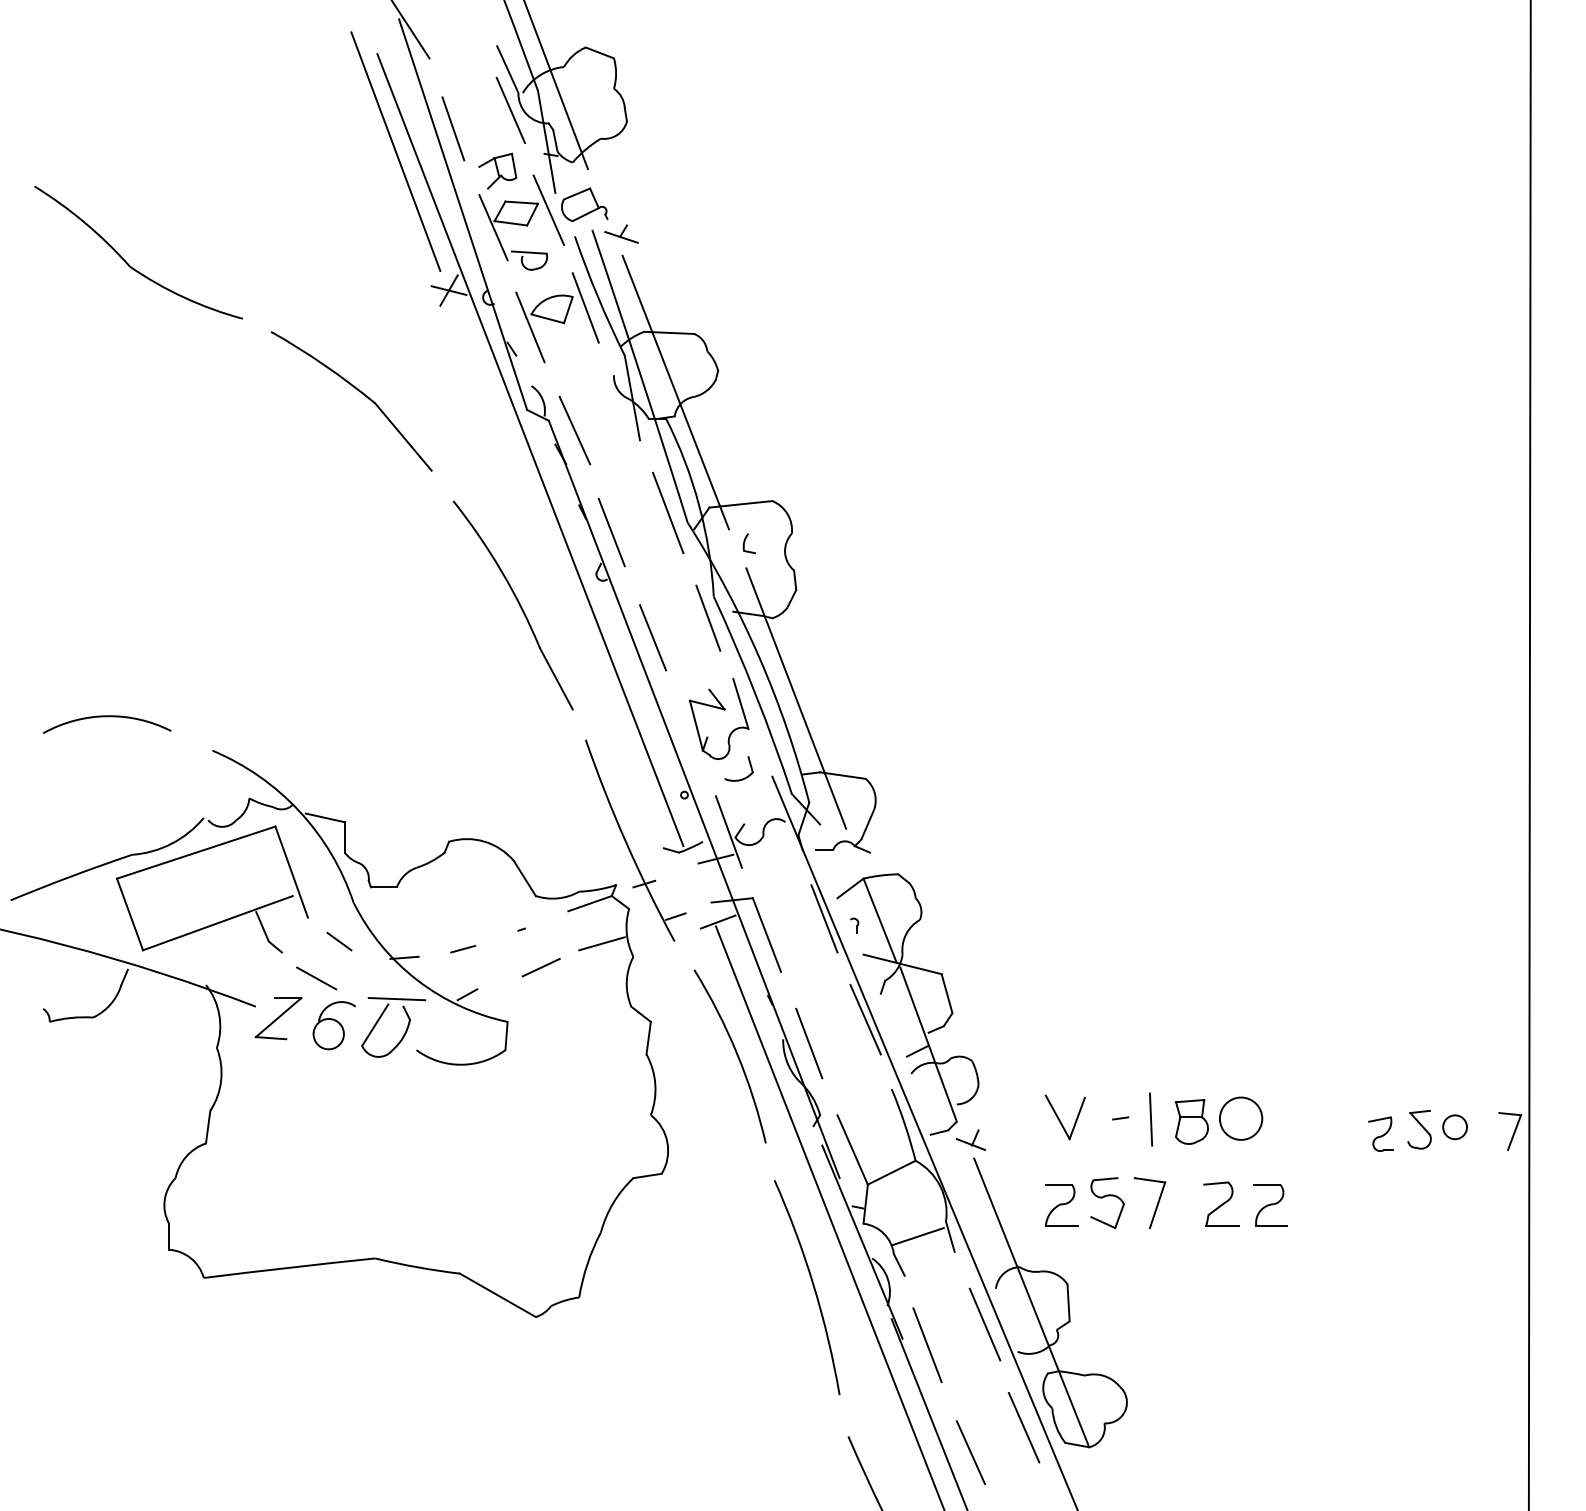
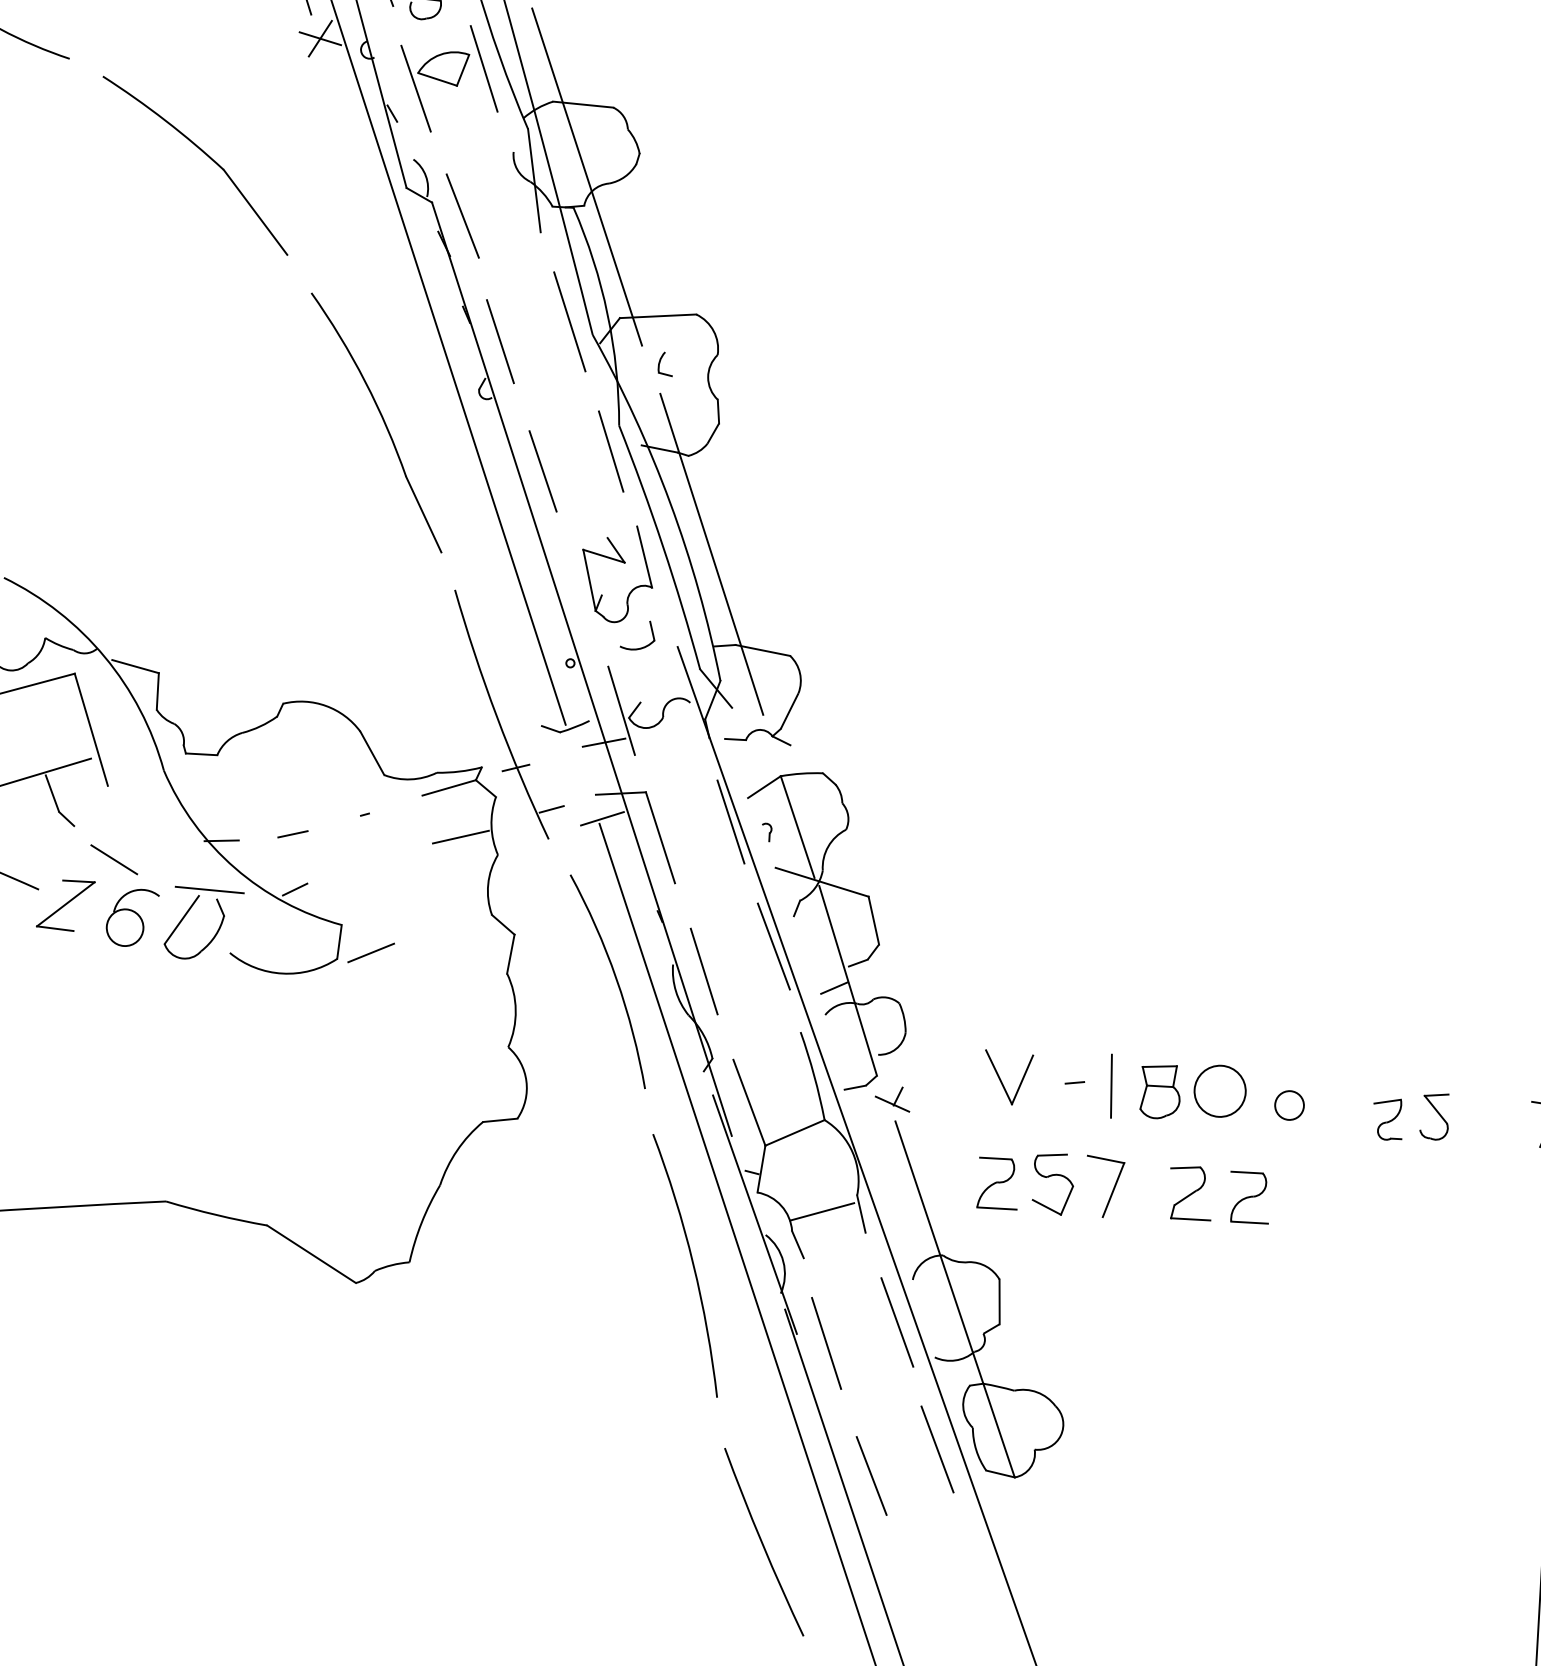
line: (339, 941) -> (144, 816), removed
line: (540, 967) -> (370, 952), moved
circle: (1454, 1127) -> (1288, 1105), moved

